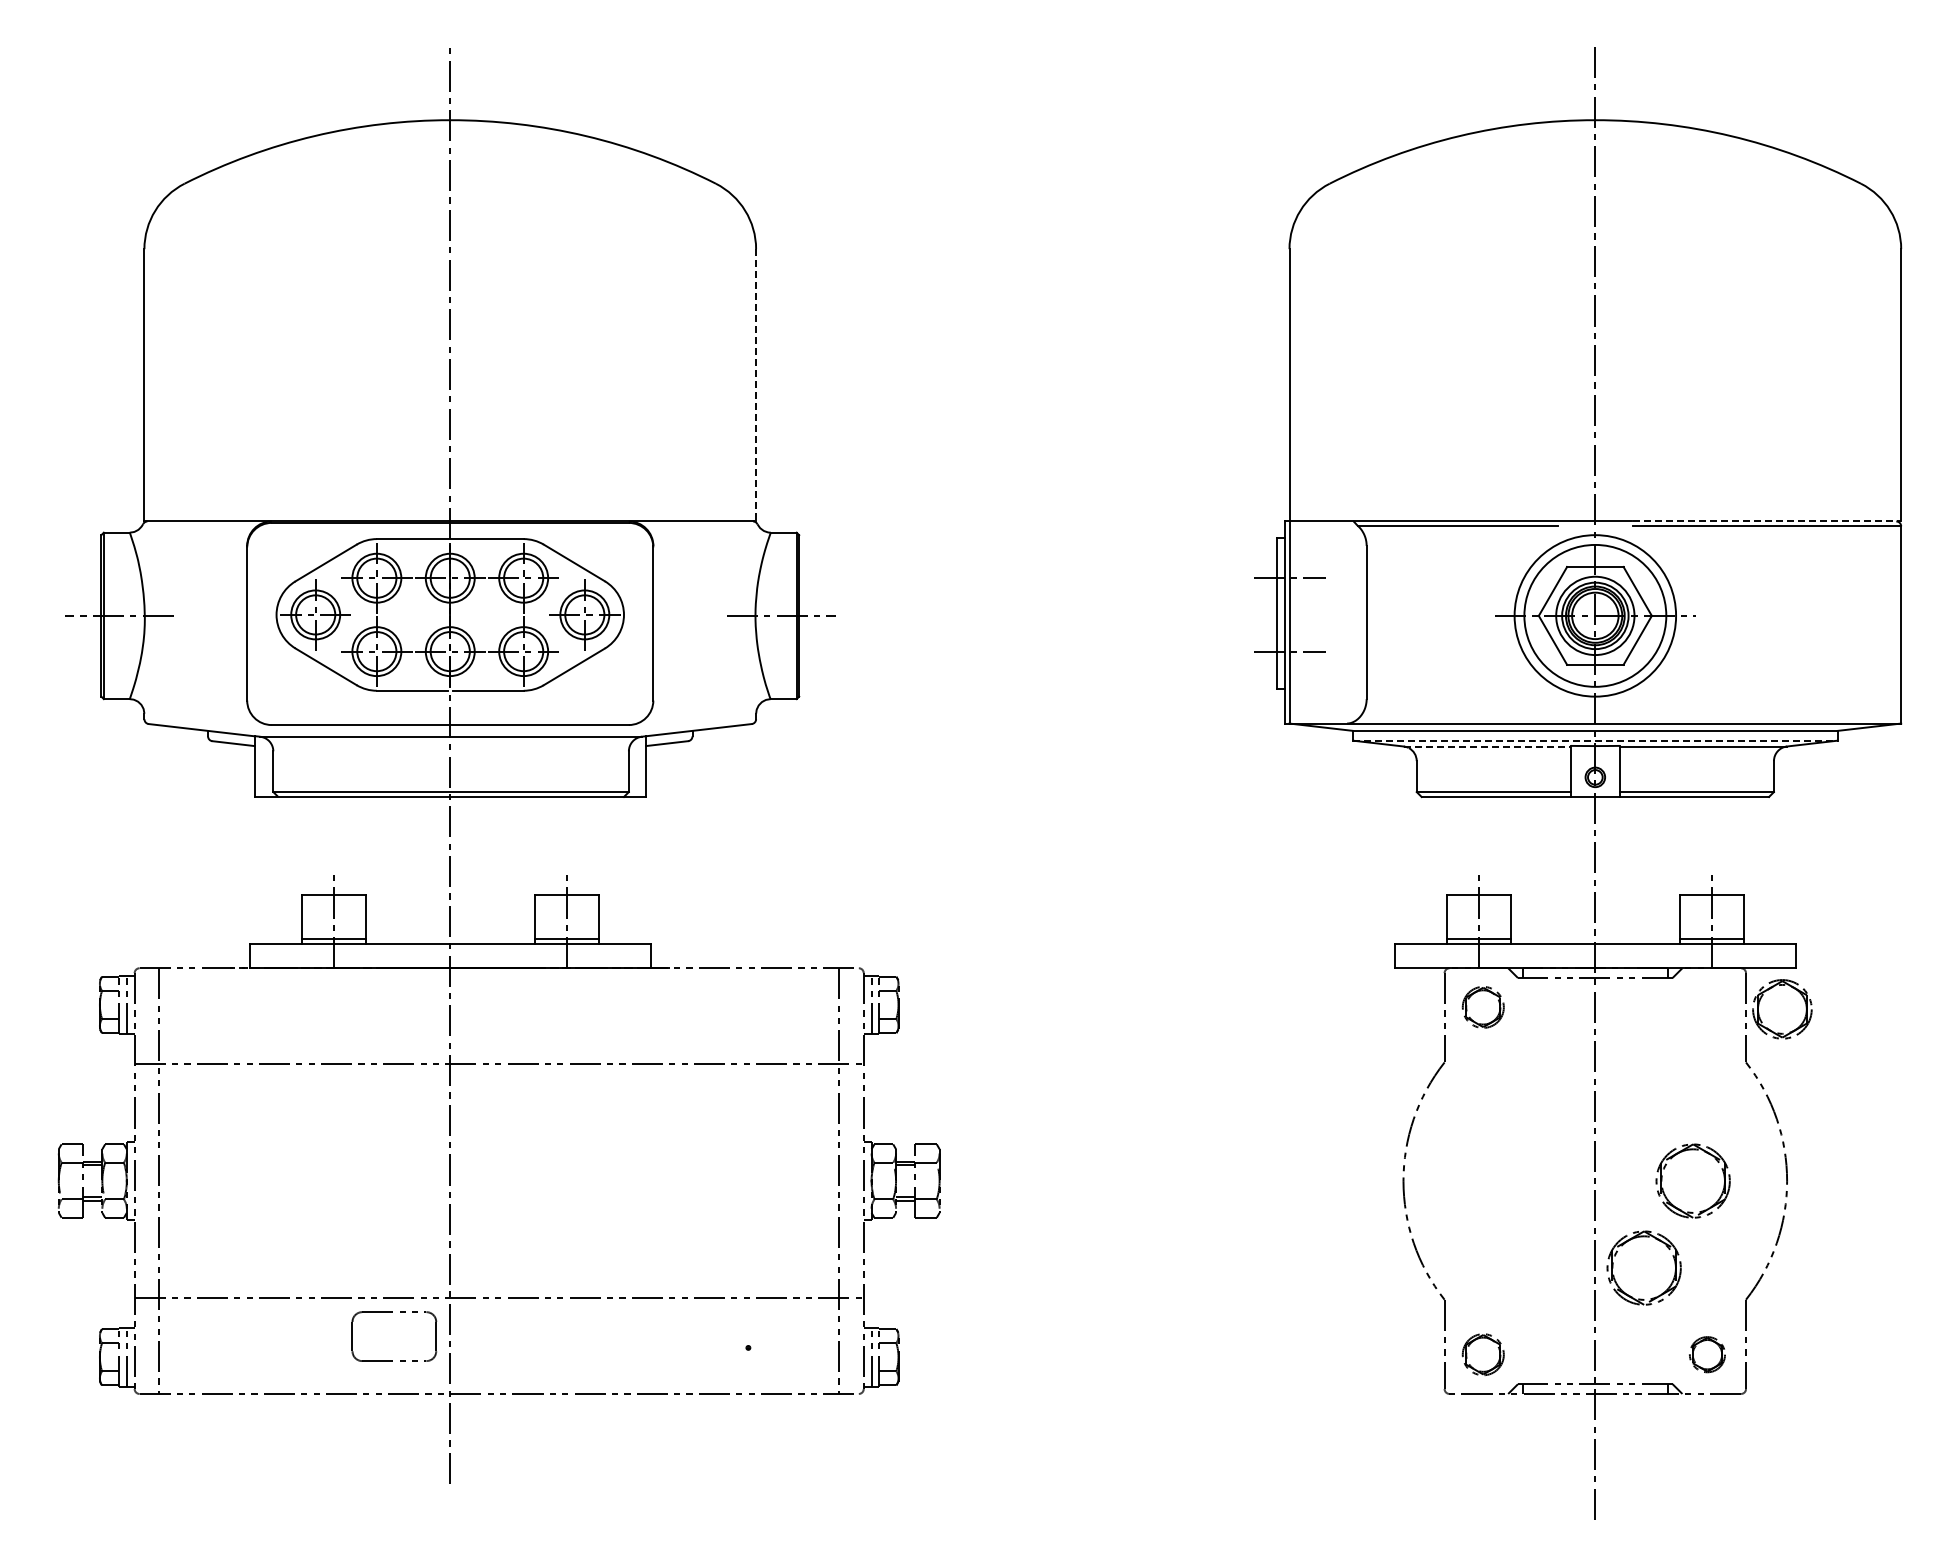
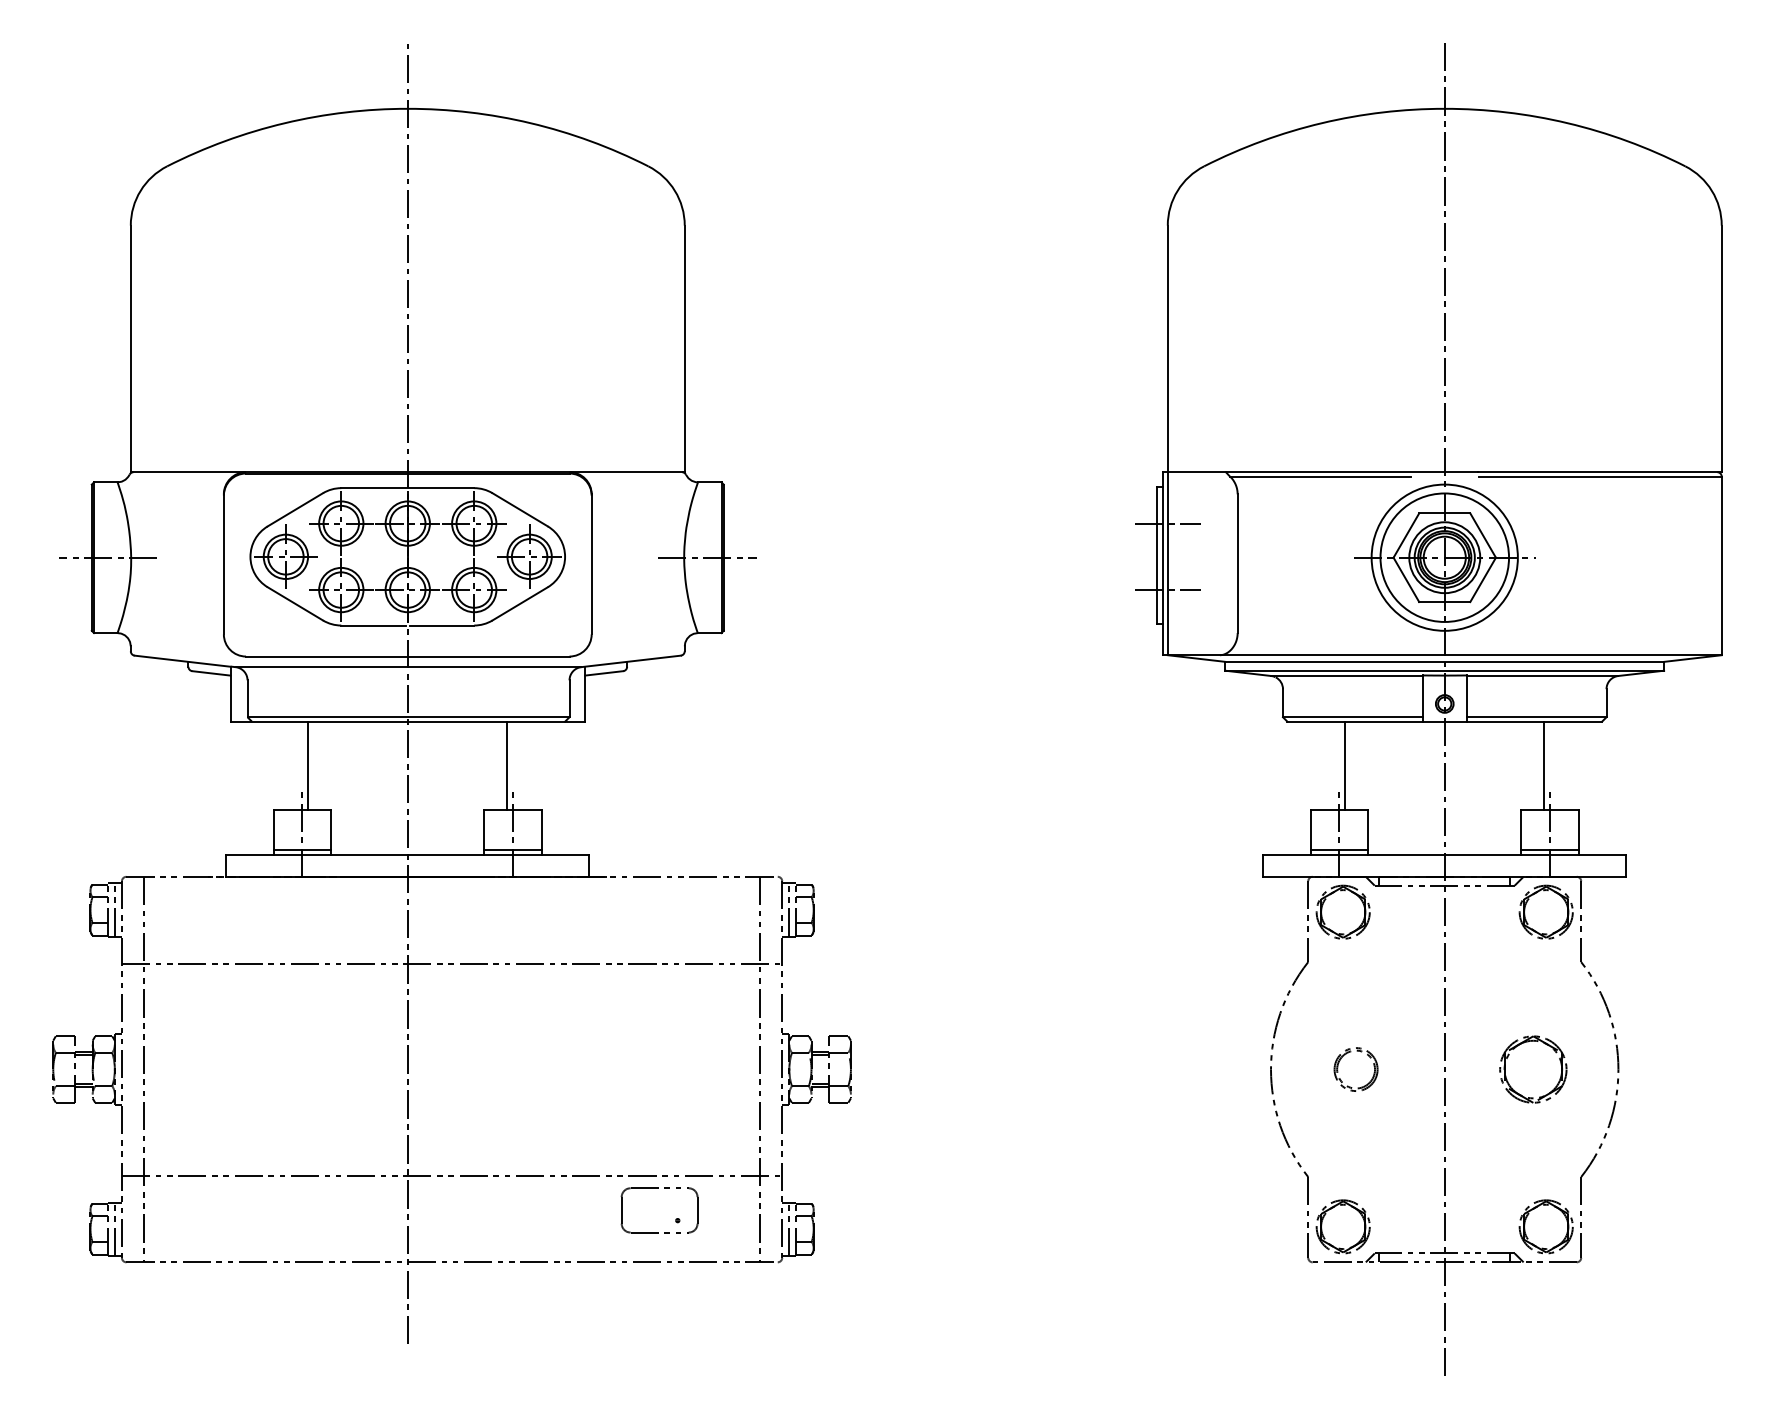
line: (756, 385) -> (685, 349), dashed -> solid
line: (1767, 521) -> (1600, 472), dashed -> solid
line: (1595, 740) -> (1444, 670), dashed -> solid
line: (1487, 746) -> (1347, 675), dashed -> solid
line: (340, 845) -> (308, 765), added
line: (560, 845) -> (507, 765), added
line: (1485, 845) -> (1345, 765), added
line: (1705, 845) -> (1544, 765), added
part: (1483, 1007) -> (1343, 912), size x1.43
part: (1782, 1009) -> (1546, 912), moved
part: (1498, 1161) -> (1357, 1051), added
part: (1643, 1267) -> (1488, 1147), removed
part: (392, 1312) -> (657, 1188), moved
part: (1483, 1354) -> (1343, 1226), size x1.43
part: (1707, 1354) -> (1546, 1226), size x1.67

